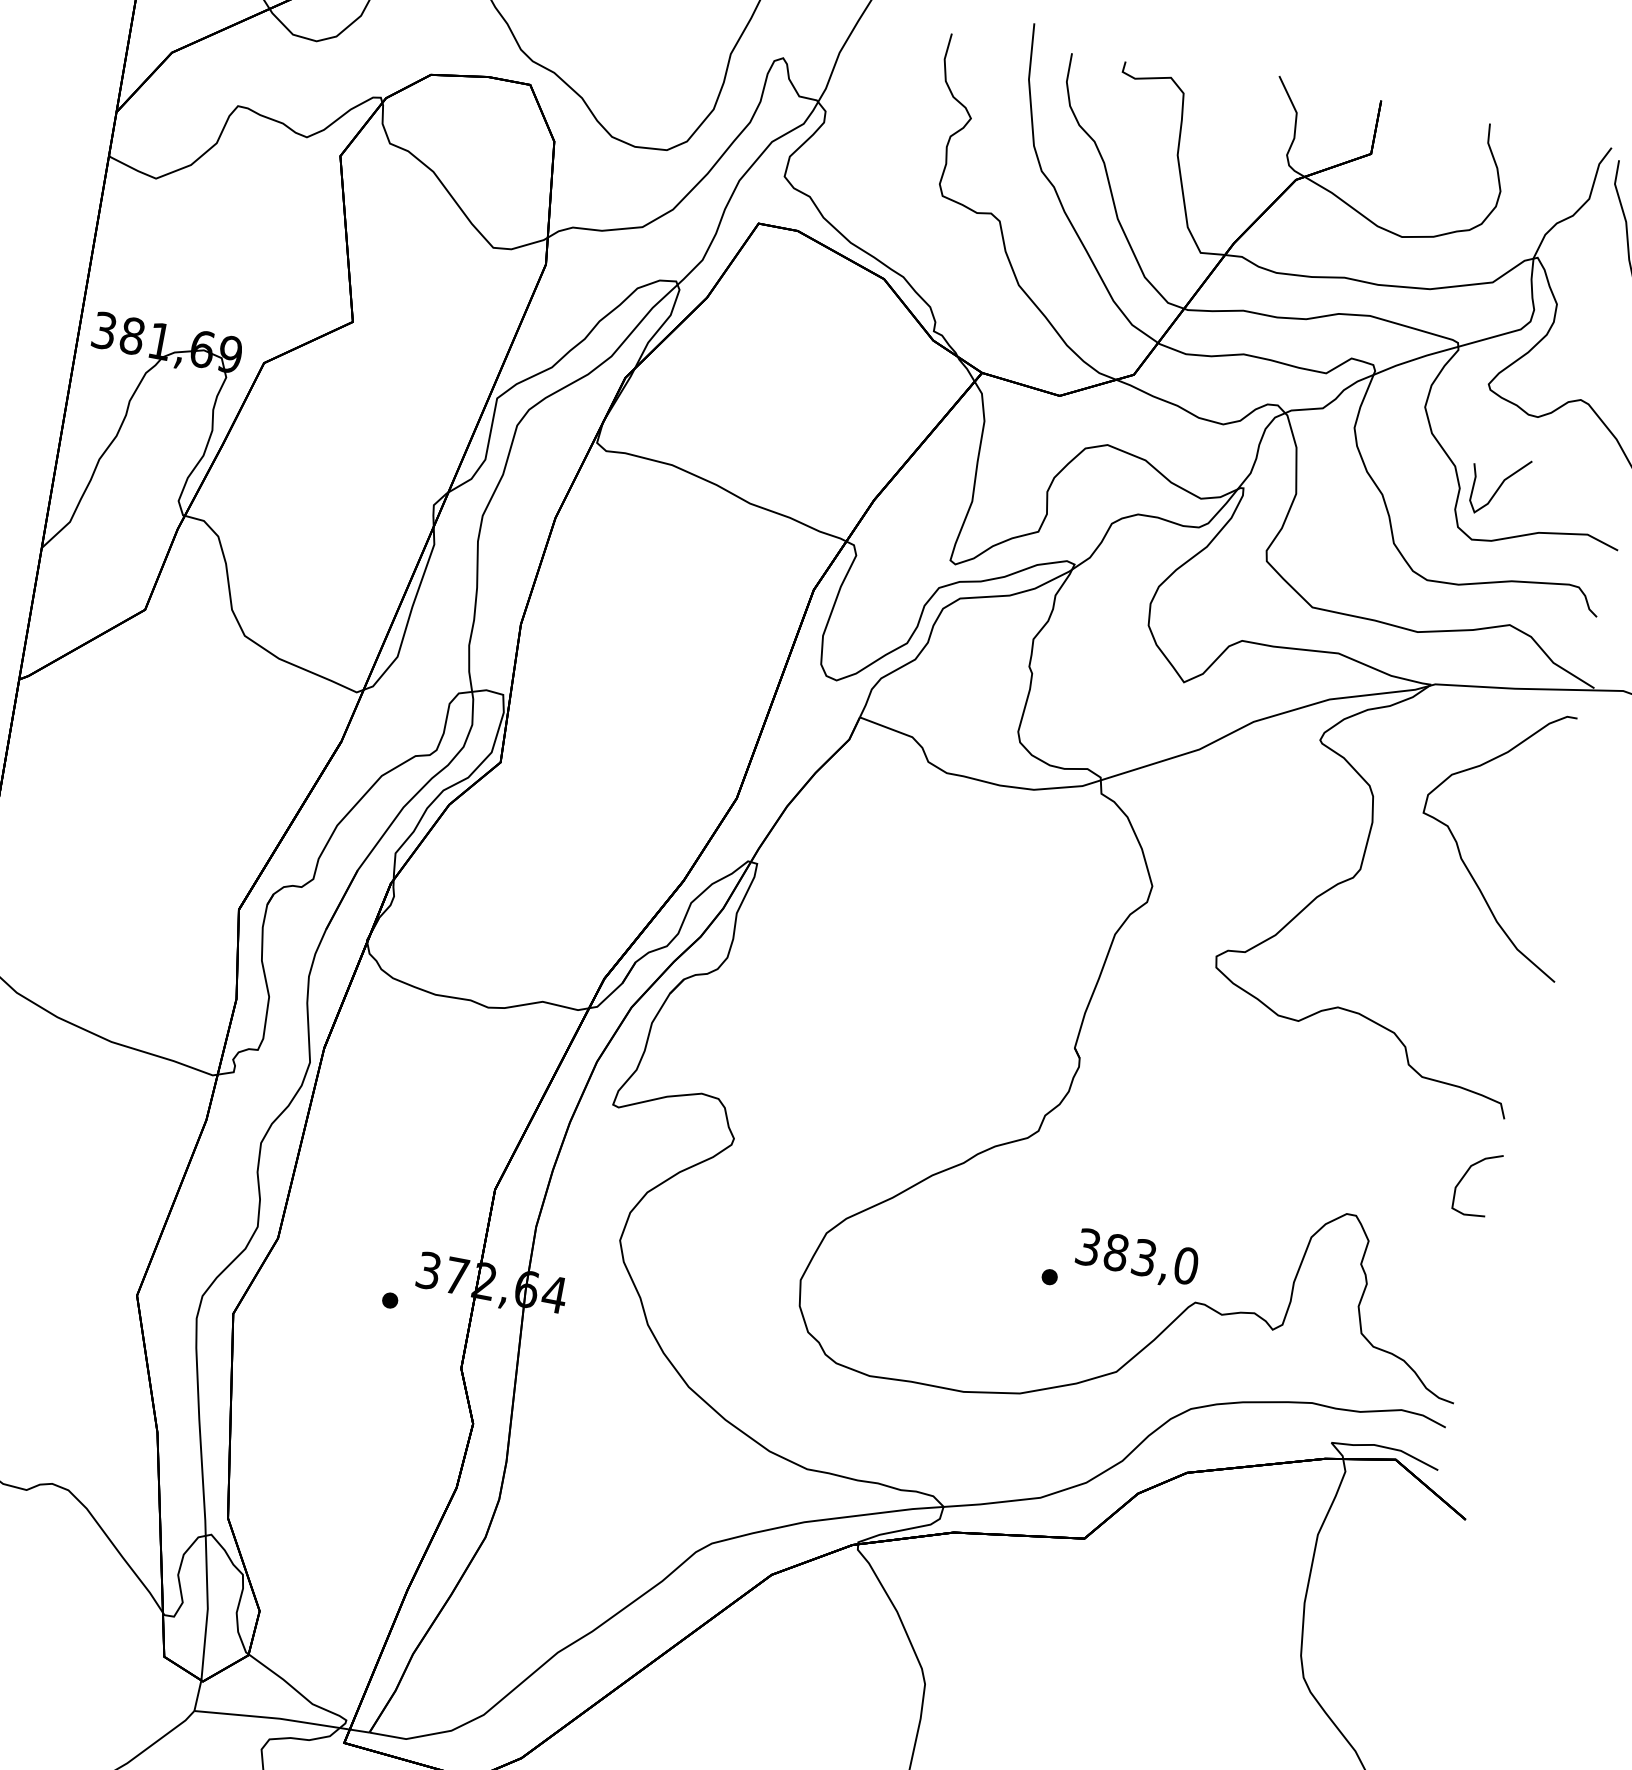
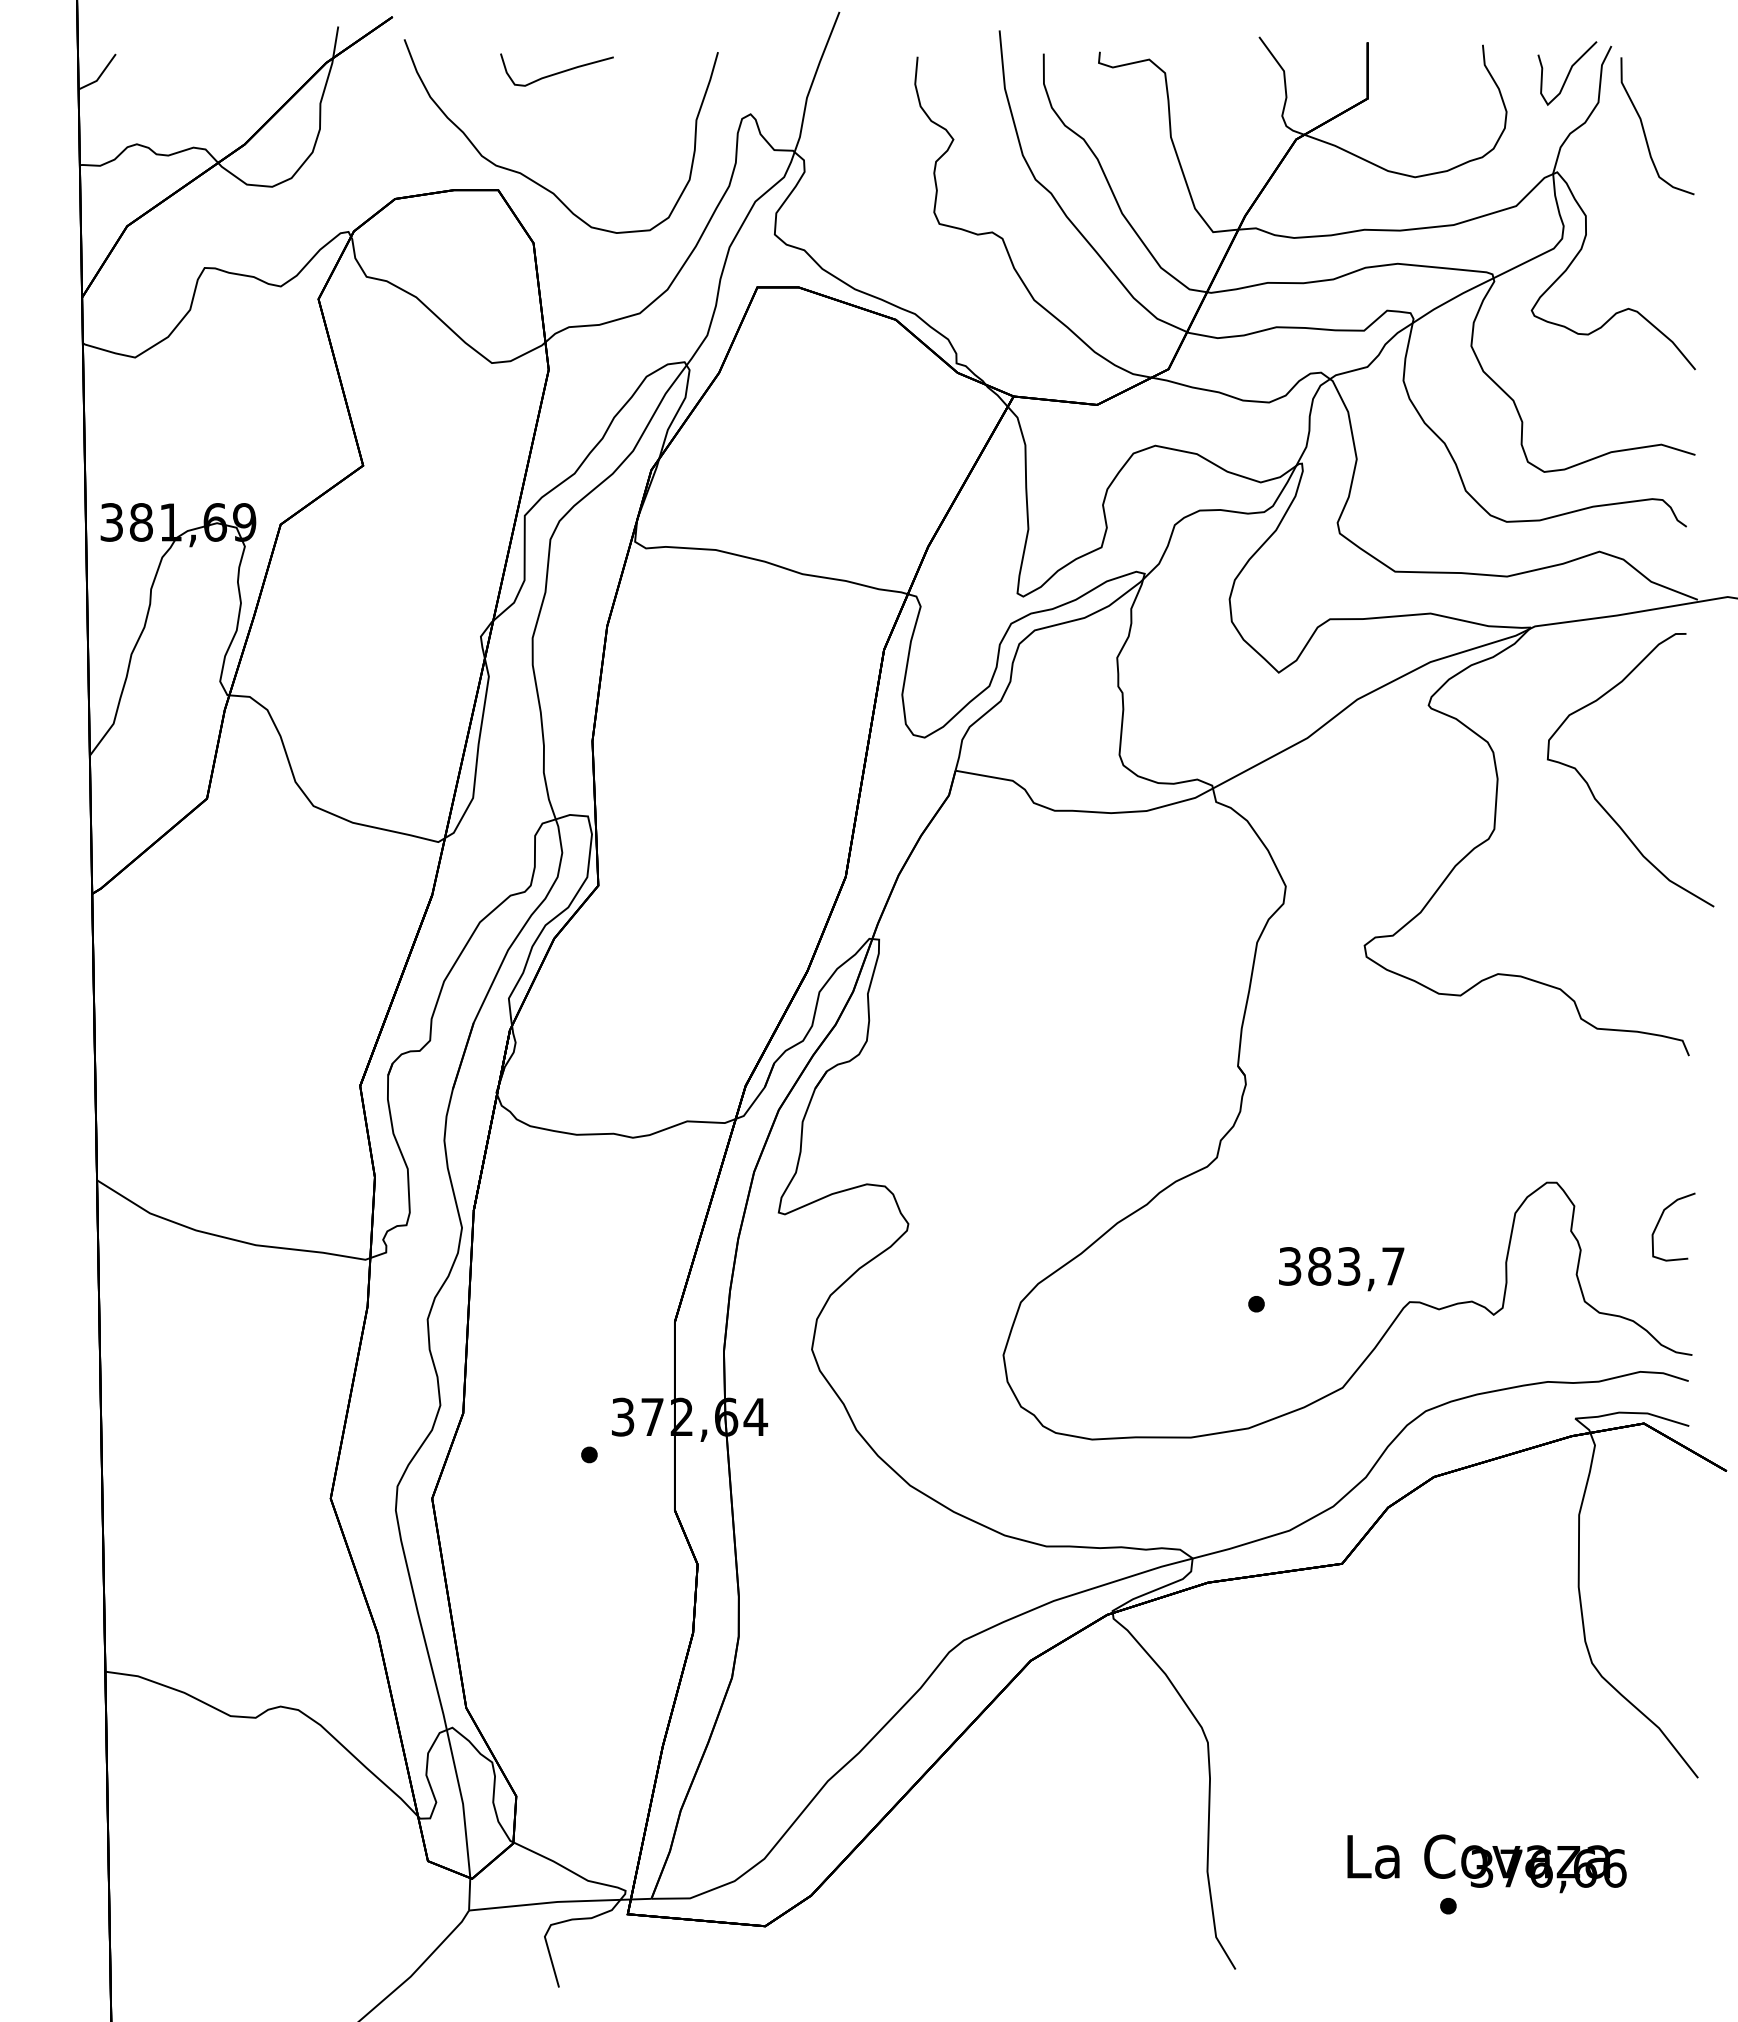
curve: (1498, 486) -> (1567, 73), moved
curve: (1465, 1175) -> (1660, 1220), moved
text: (1186, 1265) -> (1393, 1266), 383,0 -> 383,7

